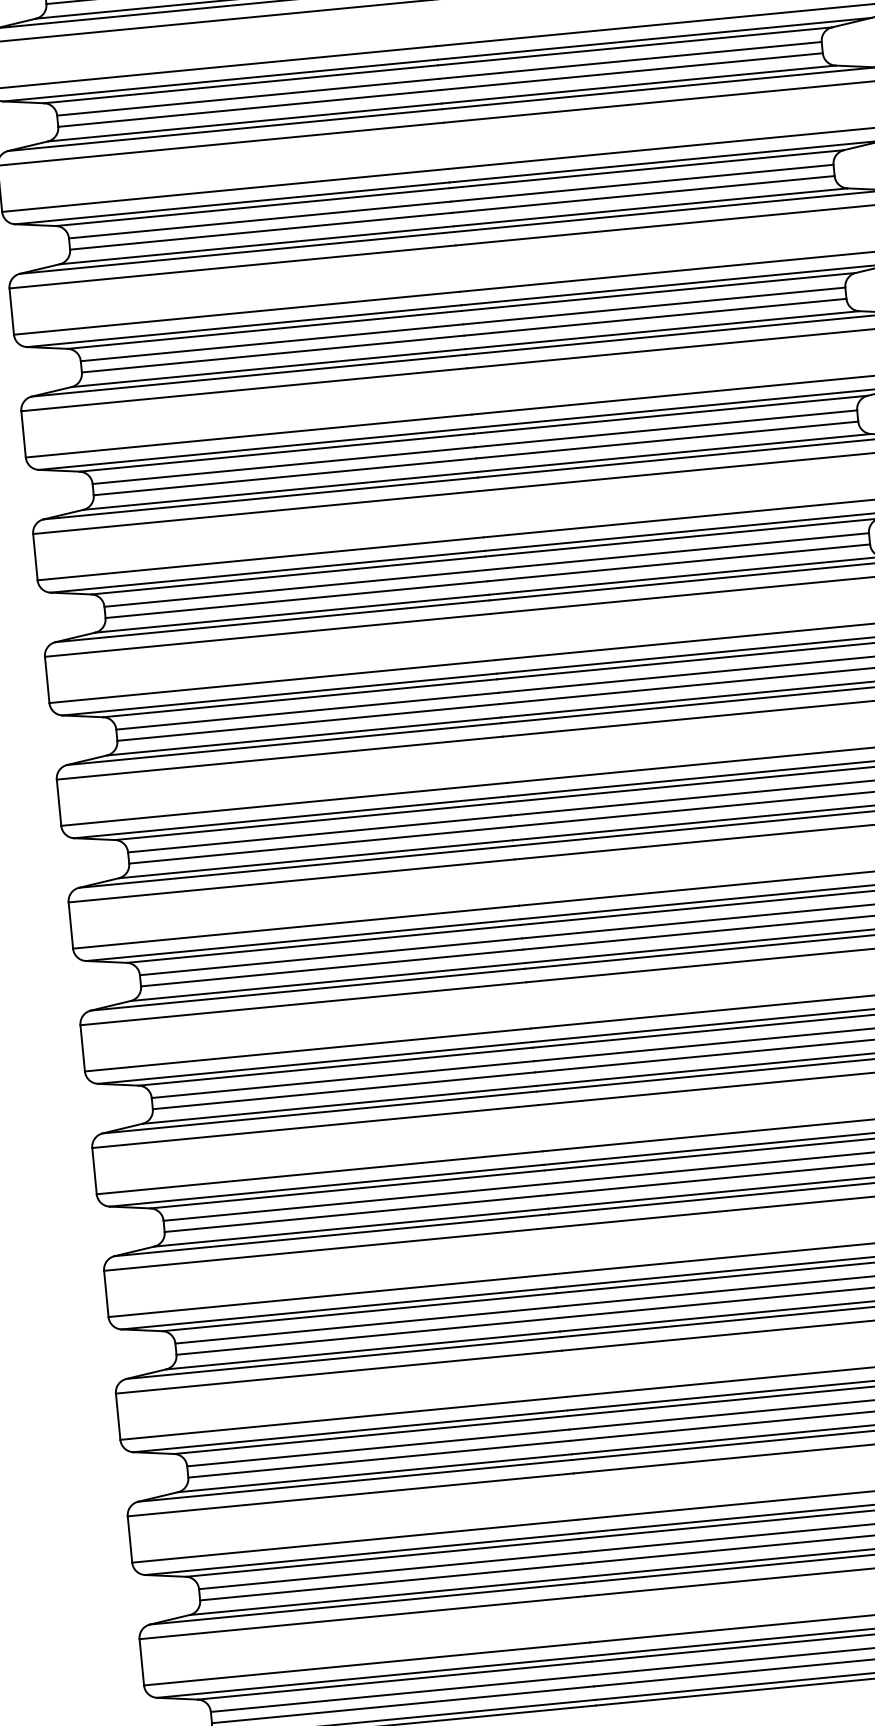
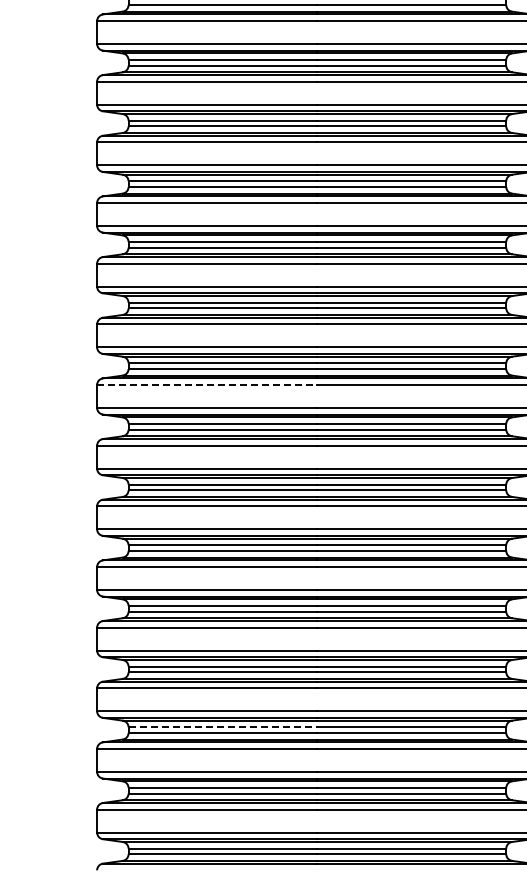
line: (280, 758) -> (207, 385), solid -> dashed
line: (379, 1448) -> (223, 727), solid -> dashed

